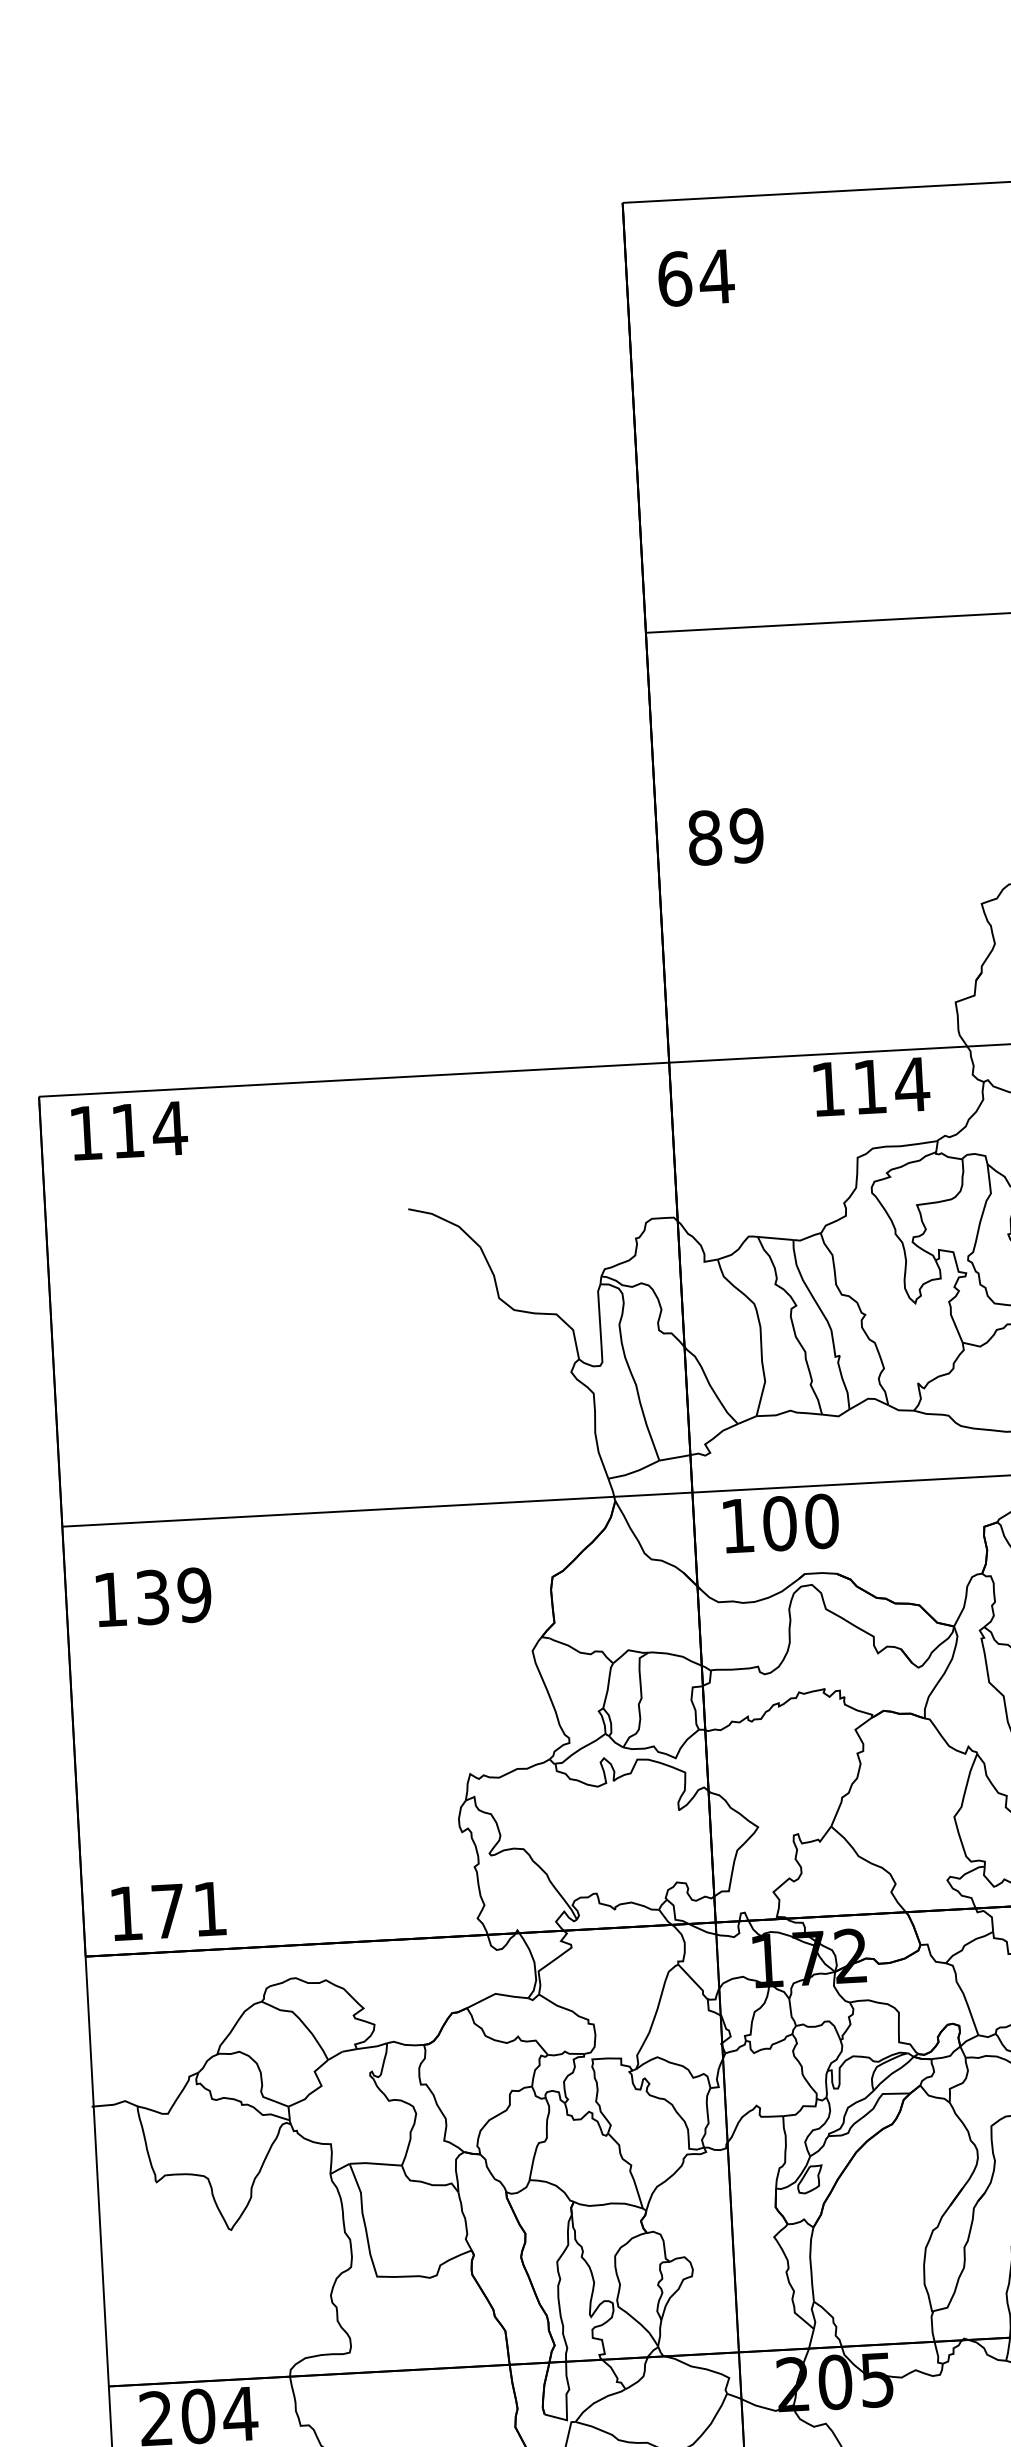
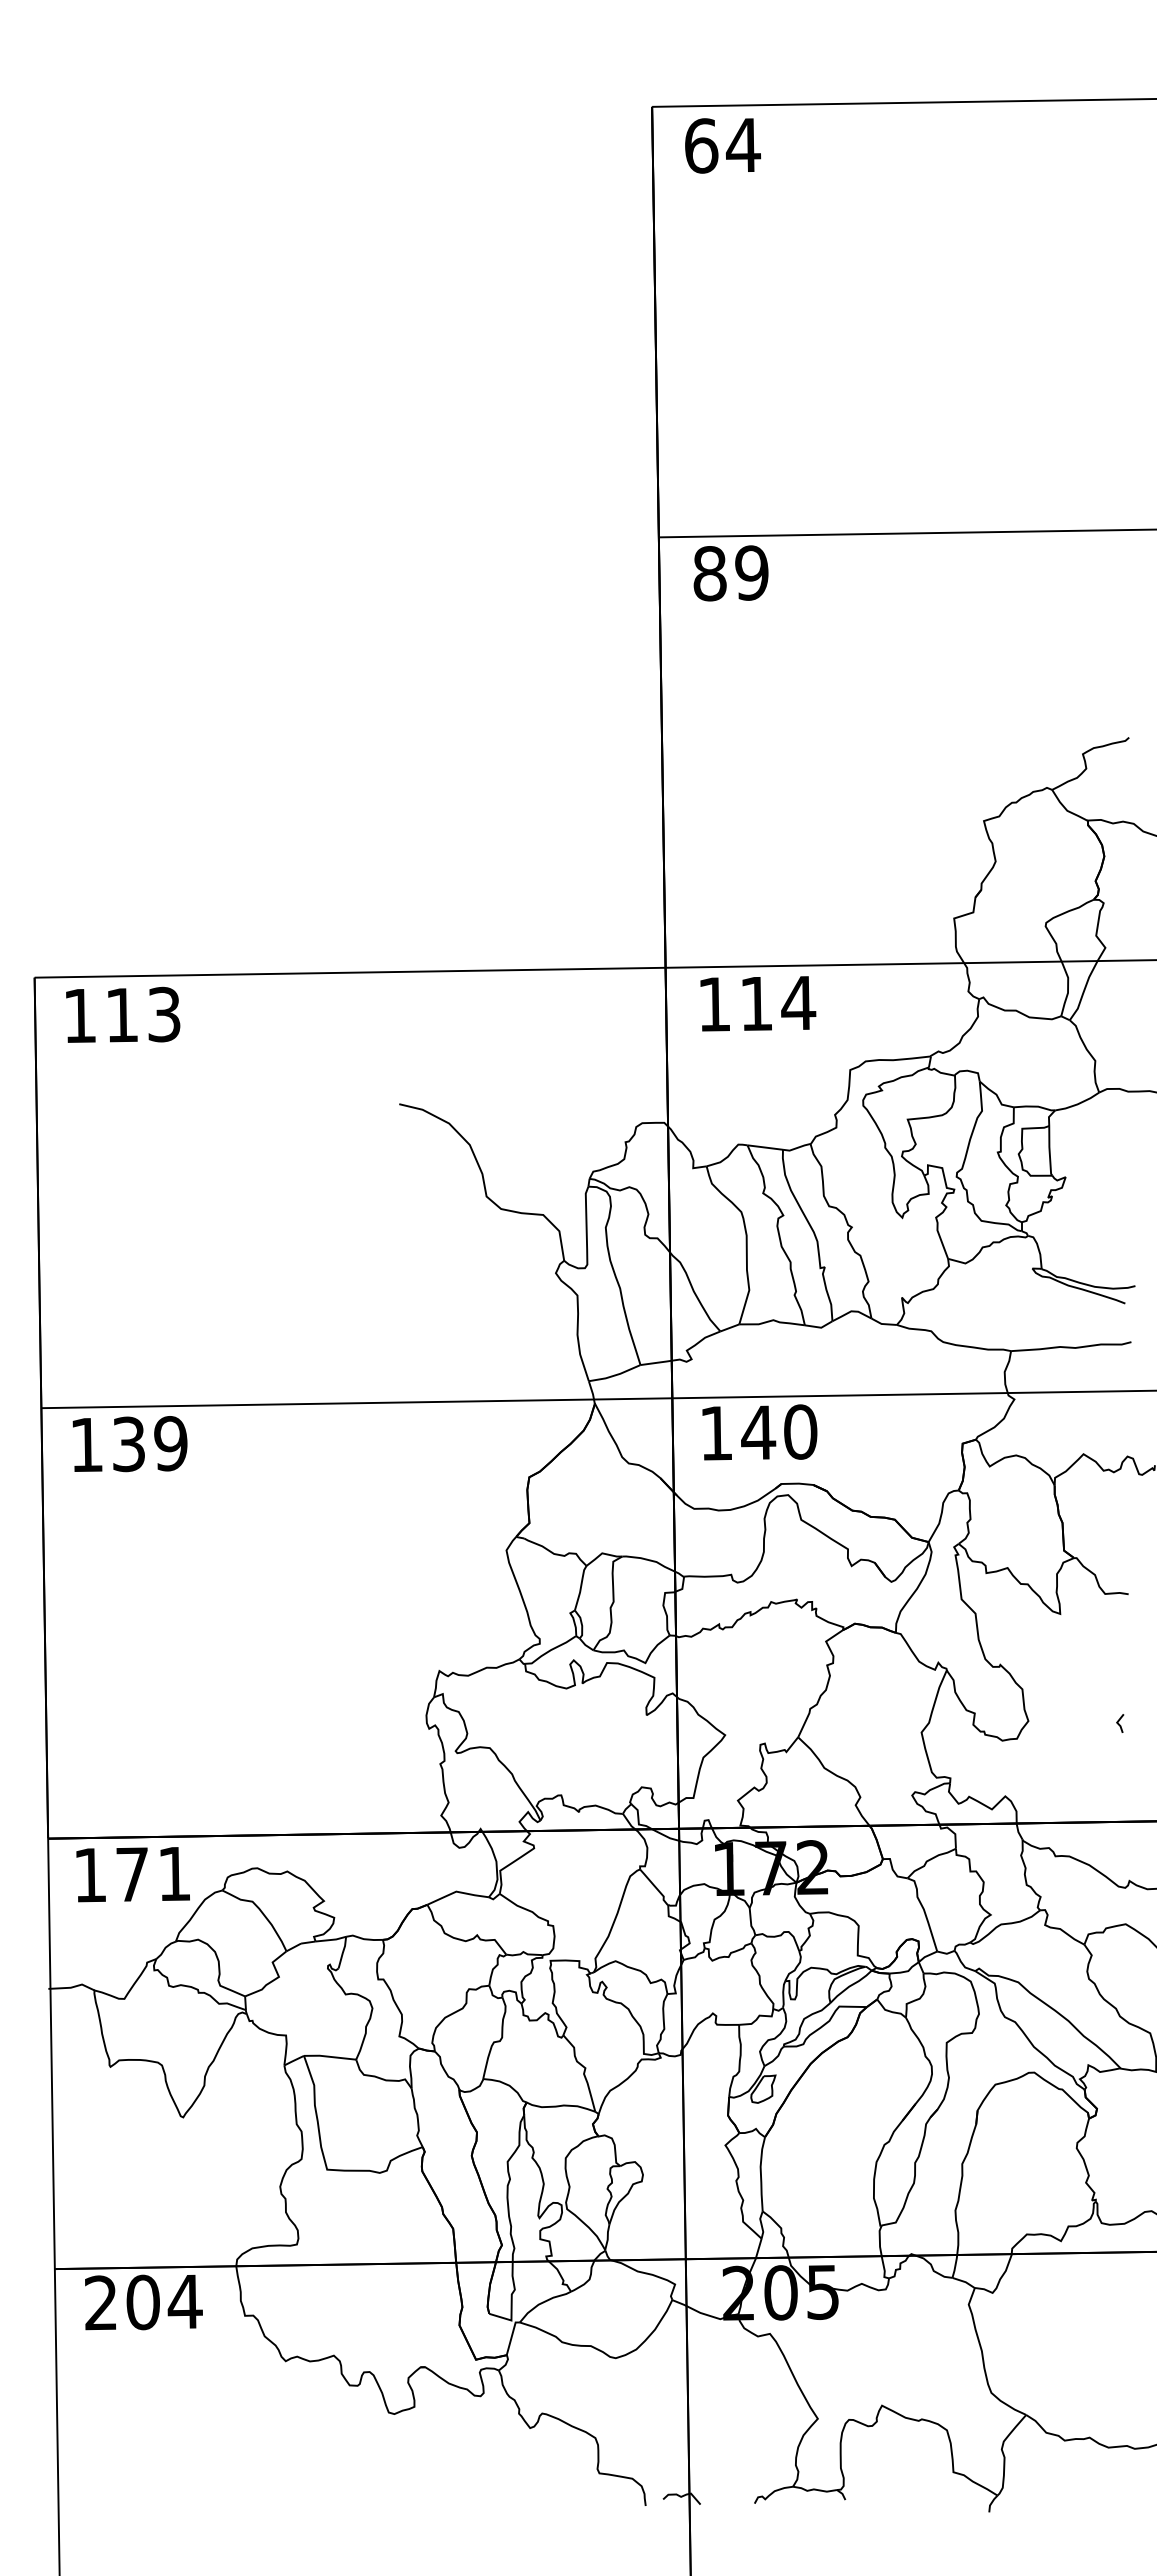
text: (696, 277) -> (723, 145), moved
text: (725, 837) -> (730, 573), moved
text: (872, 1086) -> (758, 1003), moved
text: (169, 1128) -> (163, 1014), 114 -> 113
text: (779, 1523) -> (758, 1432), 100 -> 140
text: (153, 1597) -> (129, 1444), moved
text: (168, 1911) -> (132, 1874), moved

